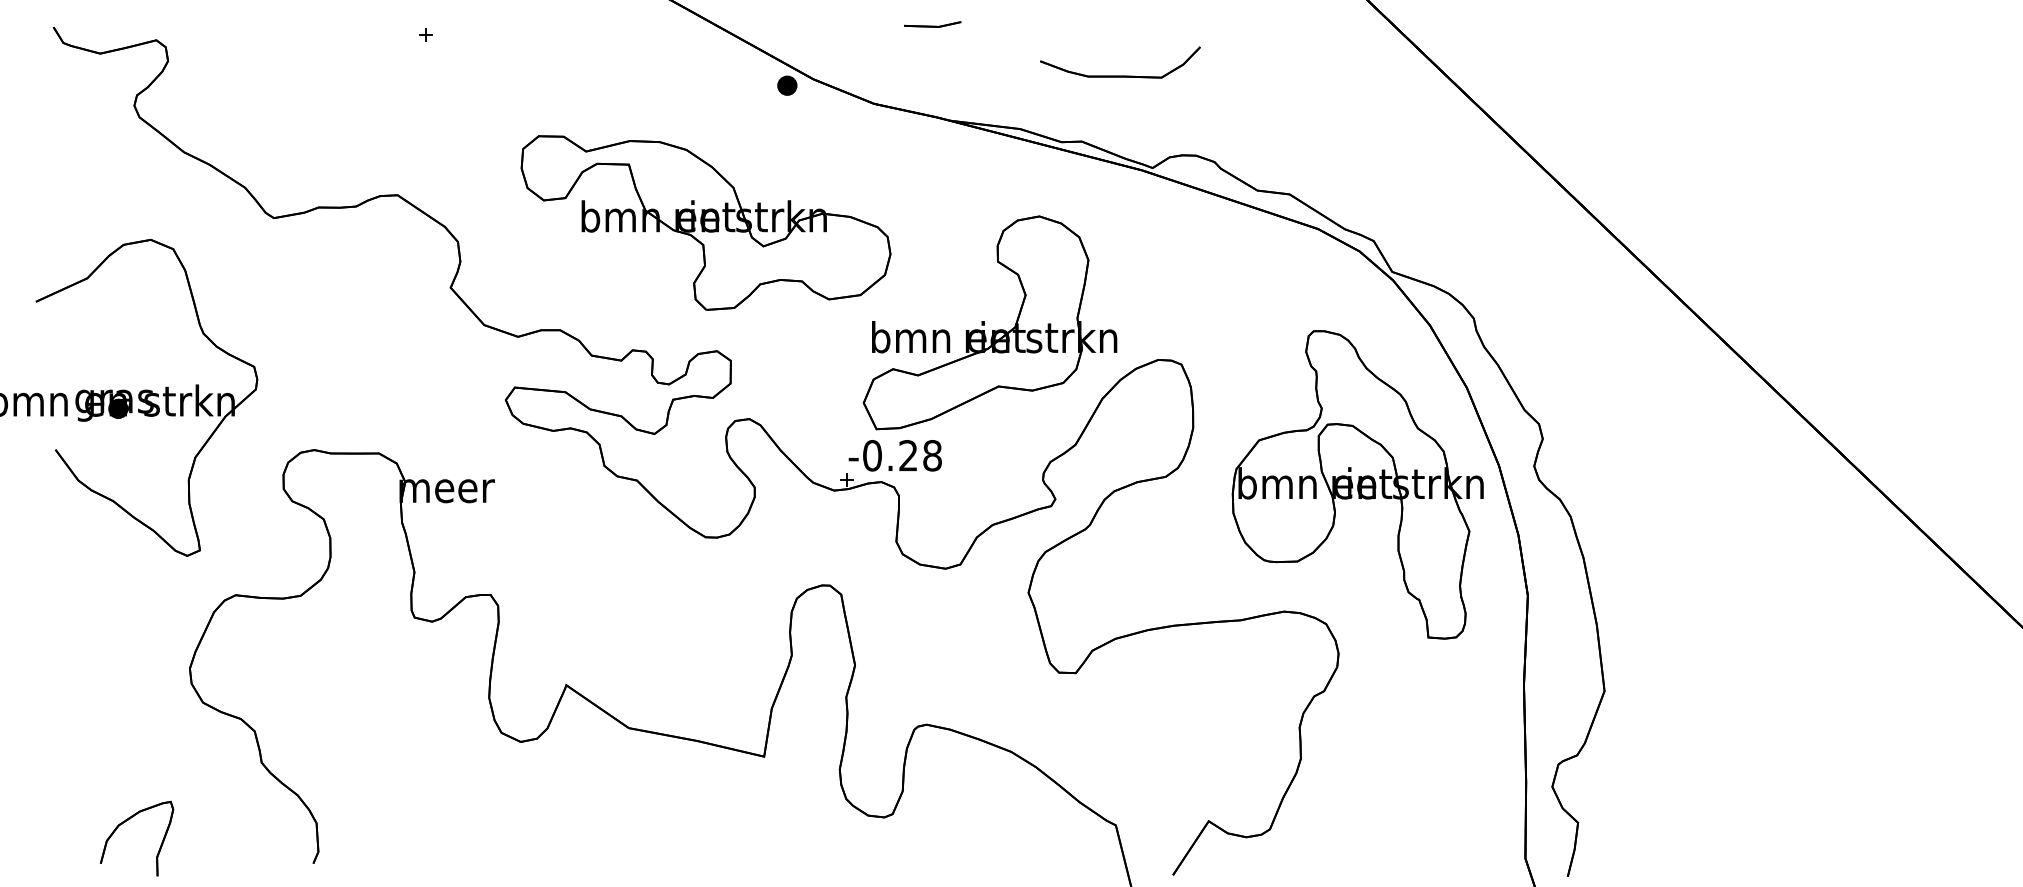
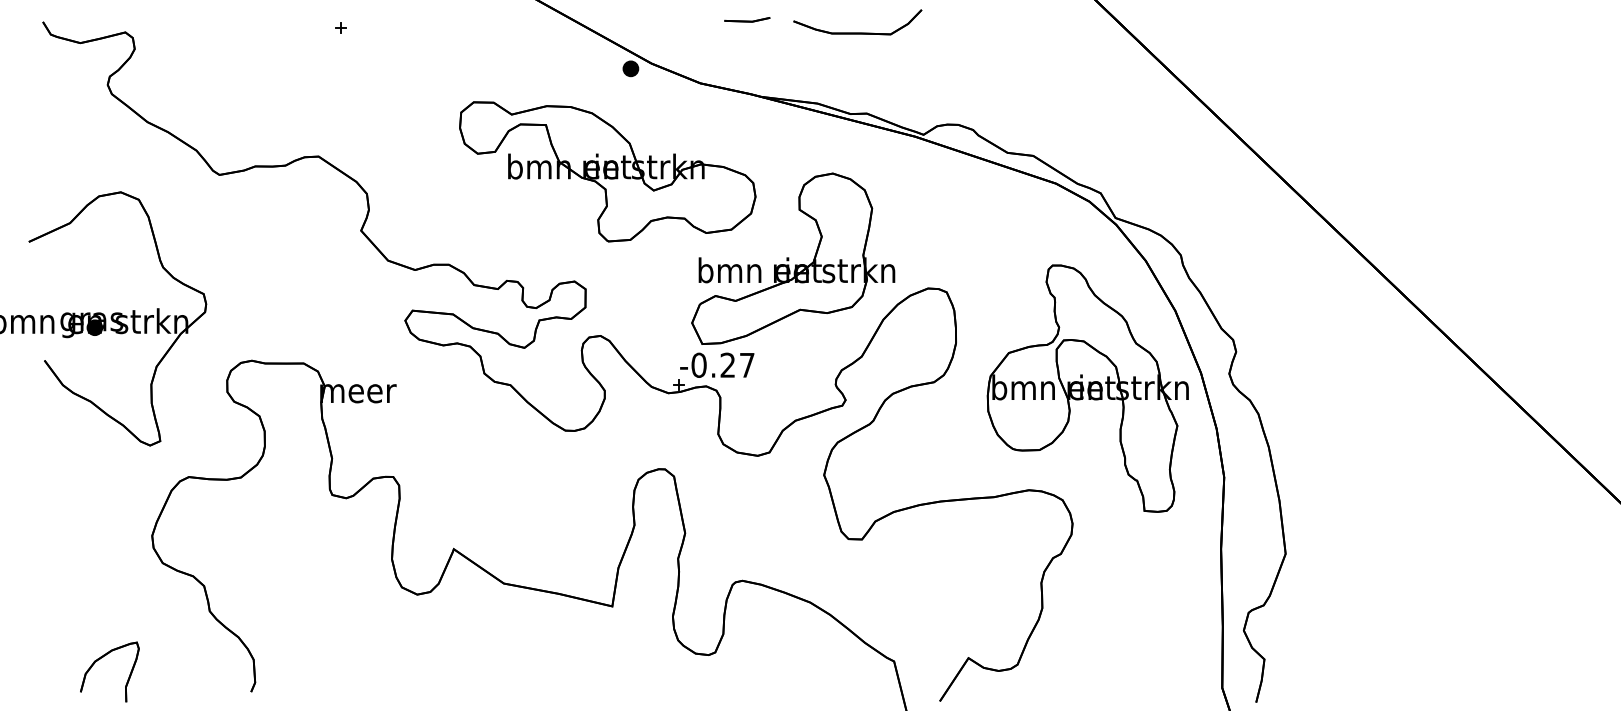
part: (1120, 75) -> (857, 32), moved
part: (705, 222) -> (607, 171), moved
text: (931, 454) -> (746, 364), -0.28 -> -0.27

